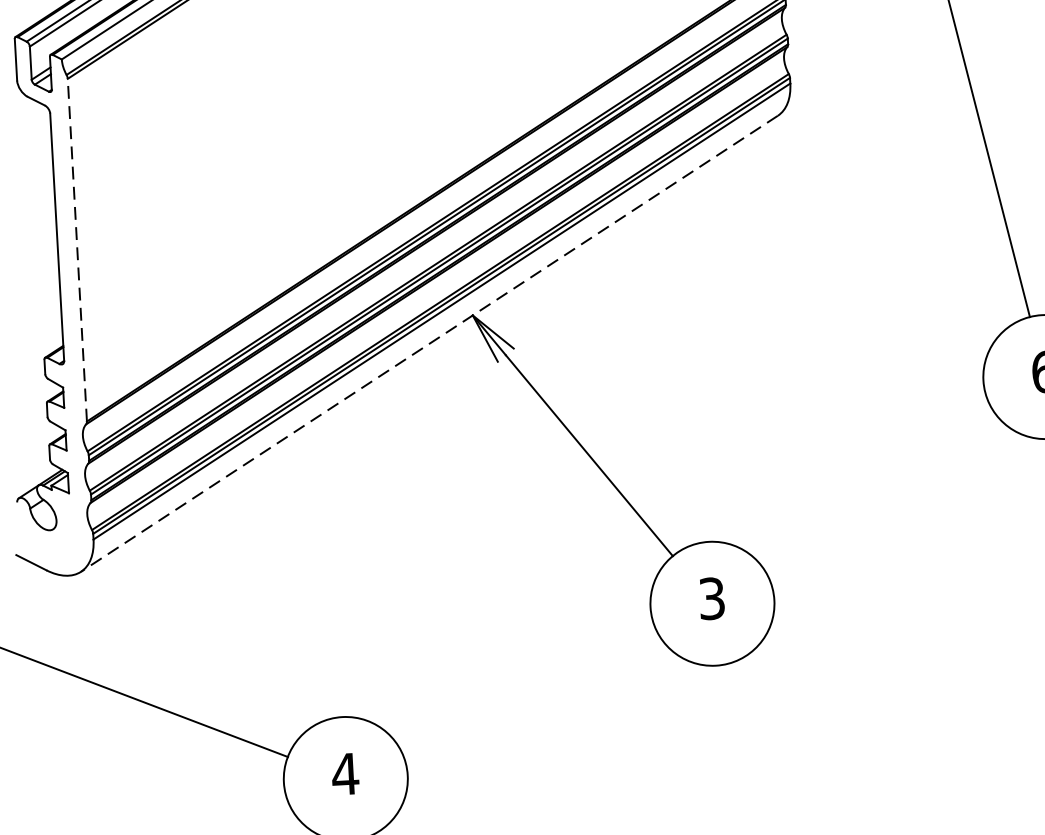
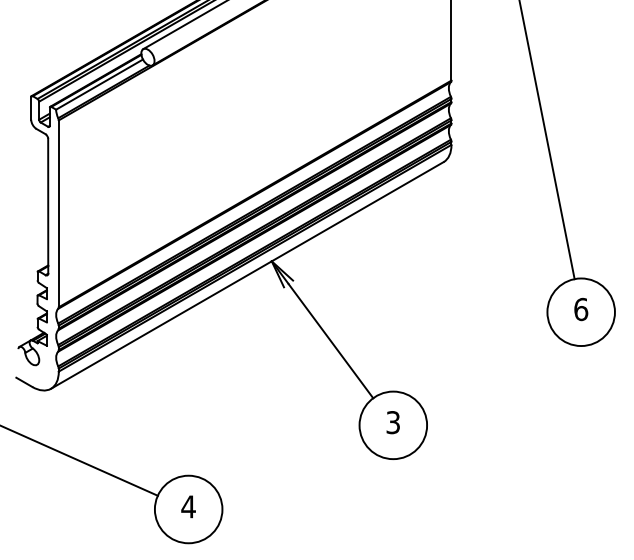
line: (76, 249) -> (58, 213), dashed -> solid
line: (429, 343) -> (247, 275), dashed -> solid

